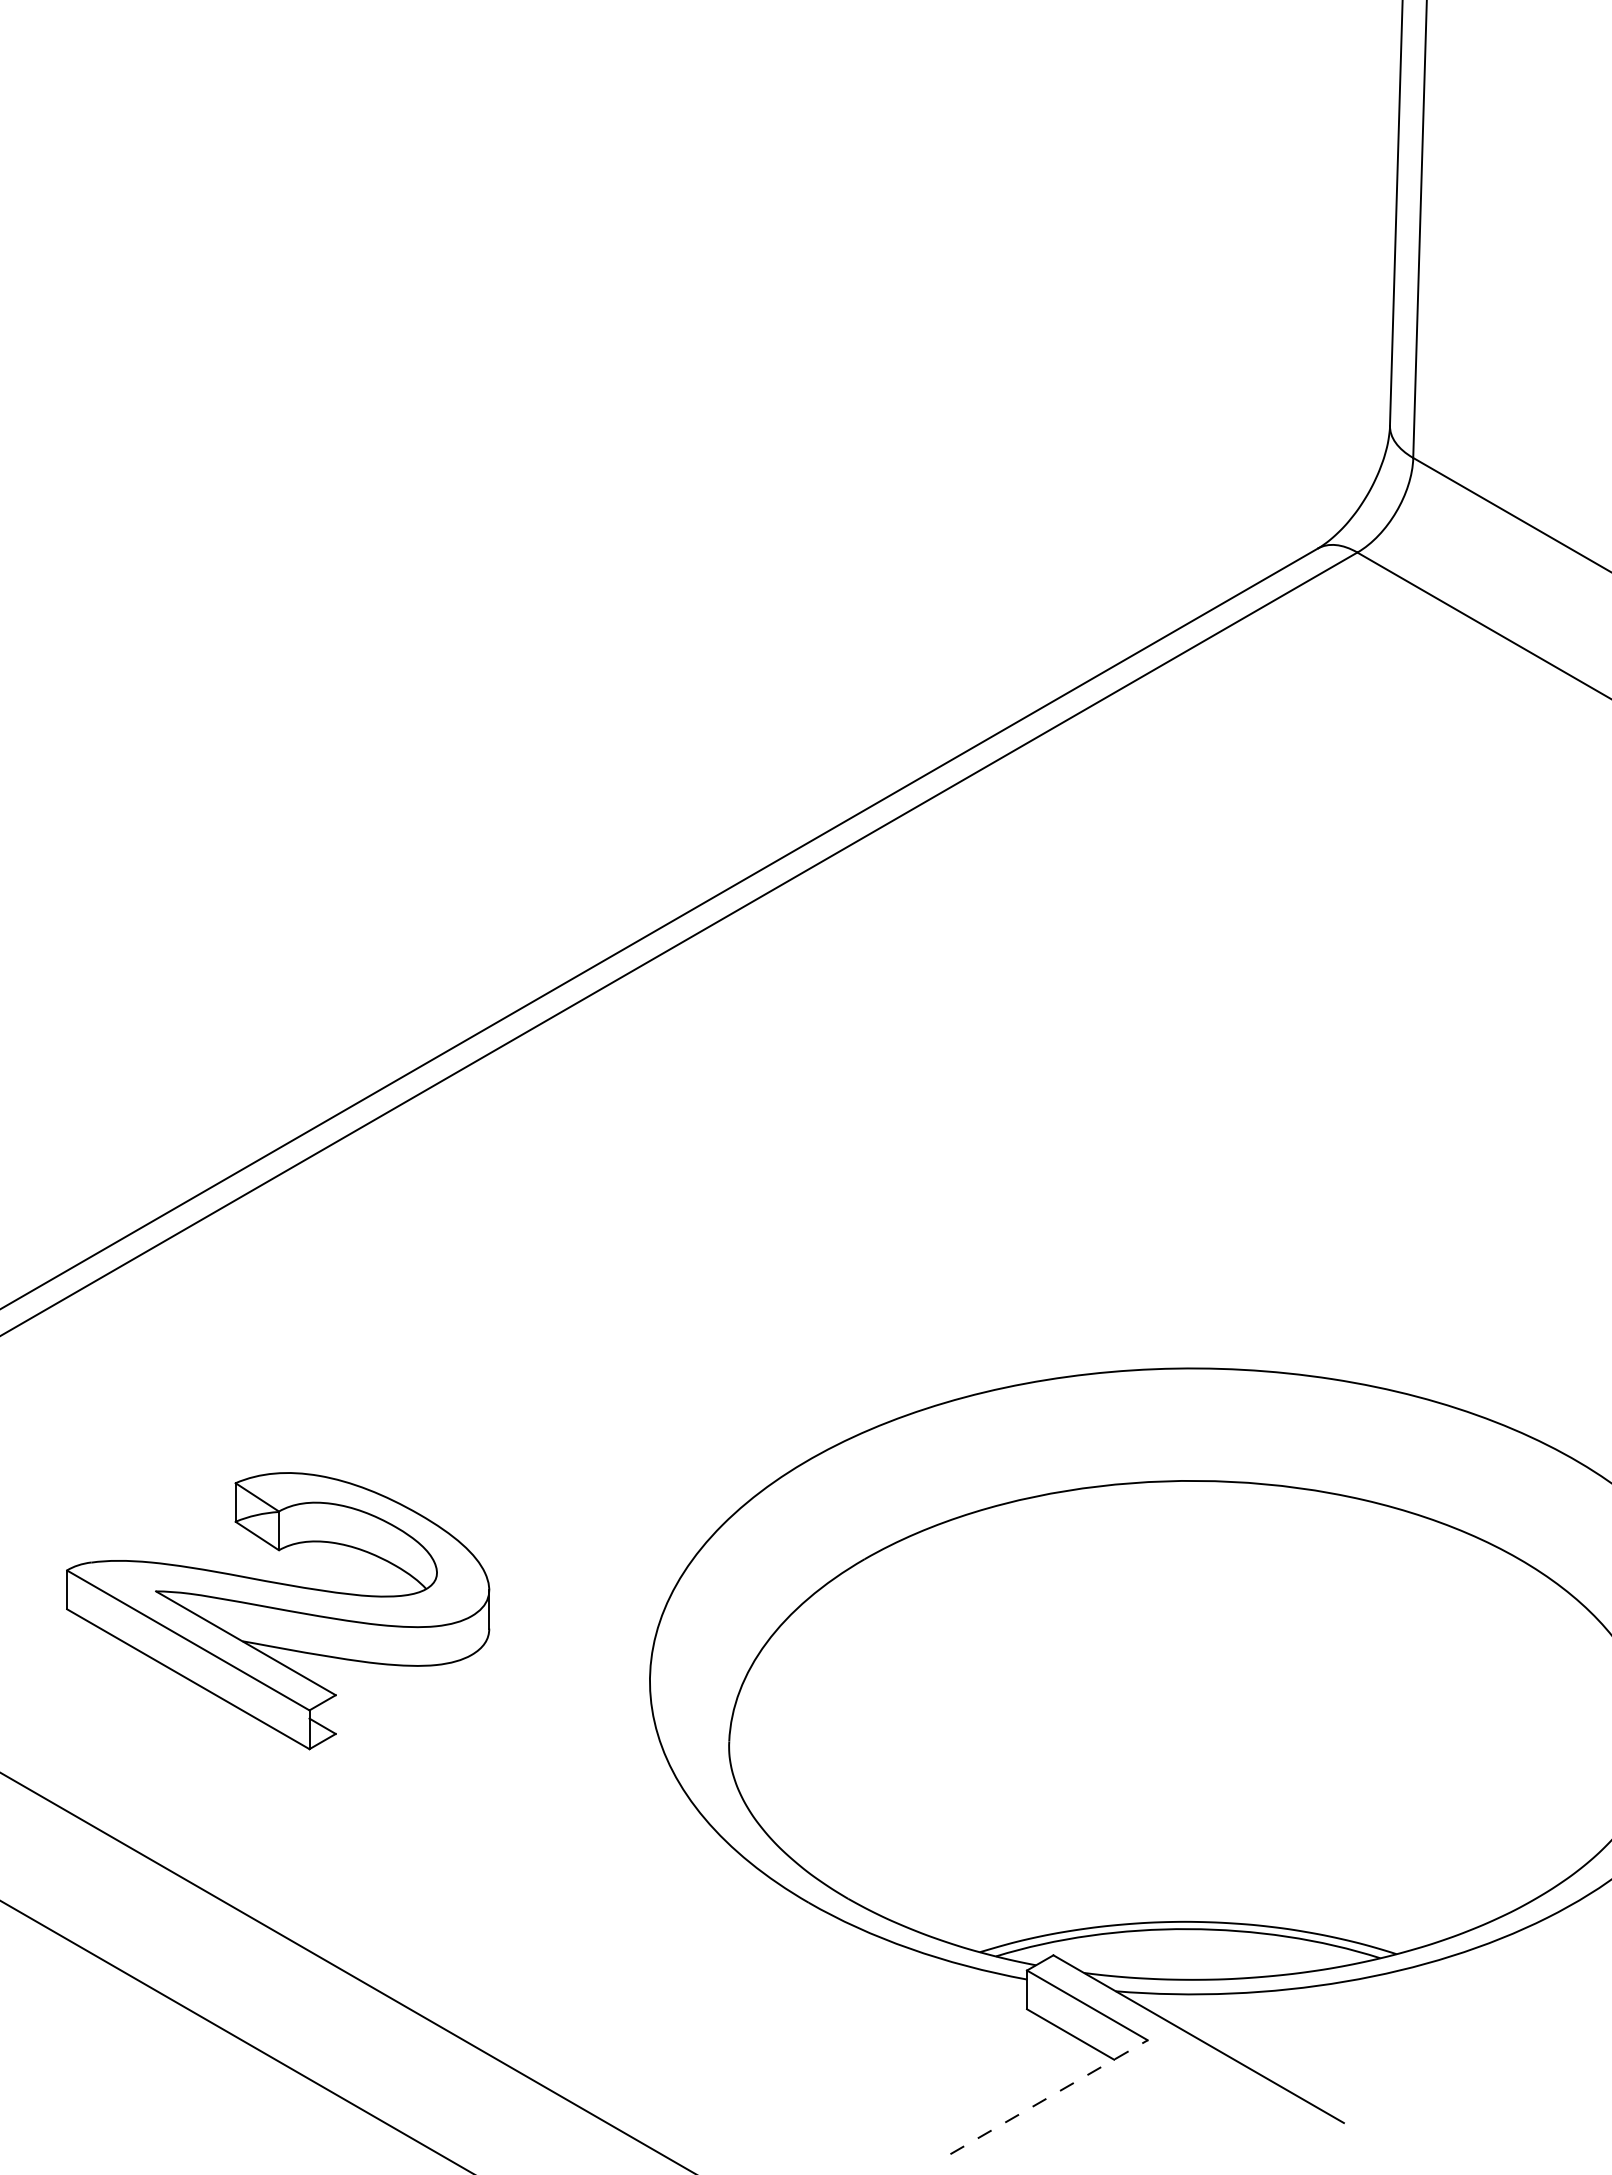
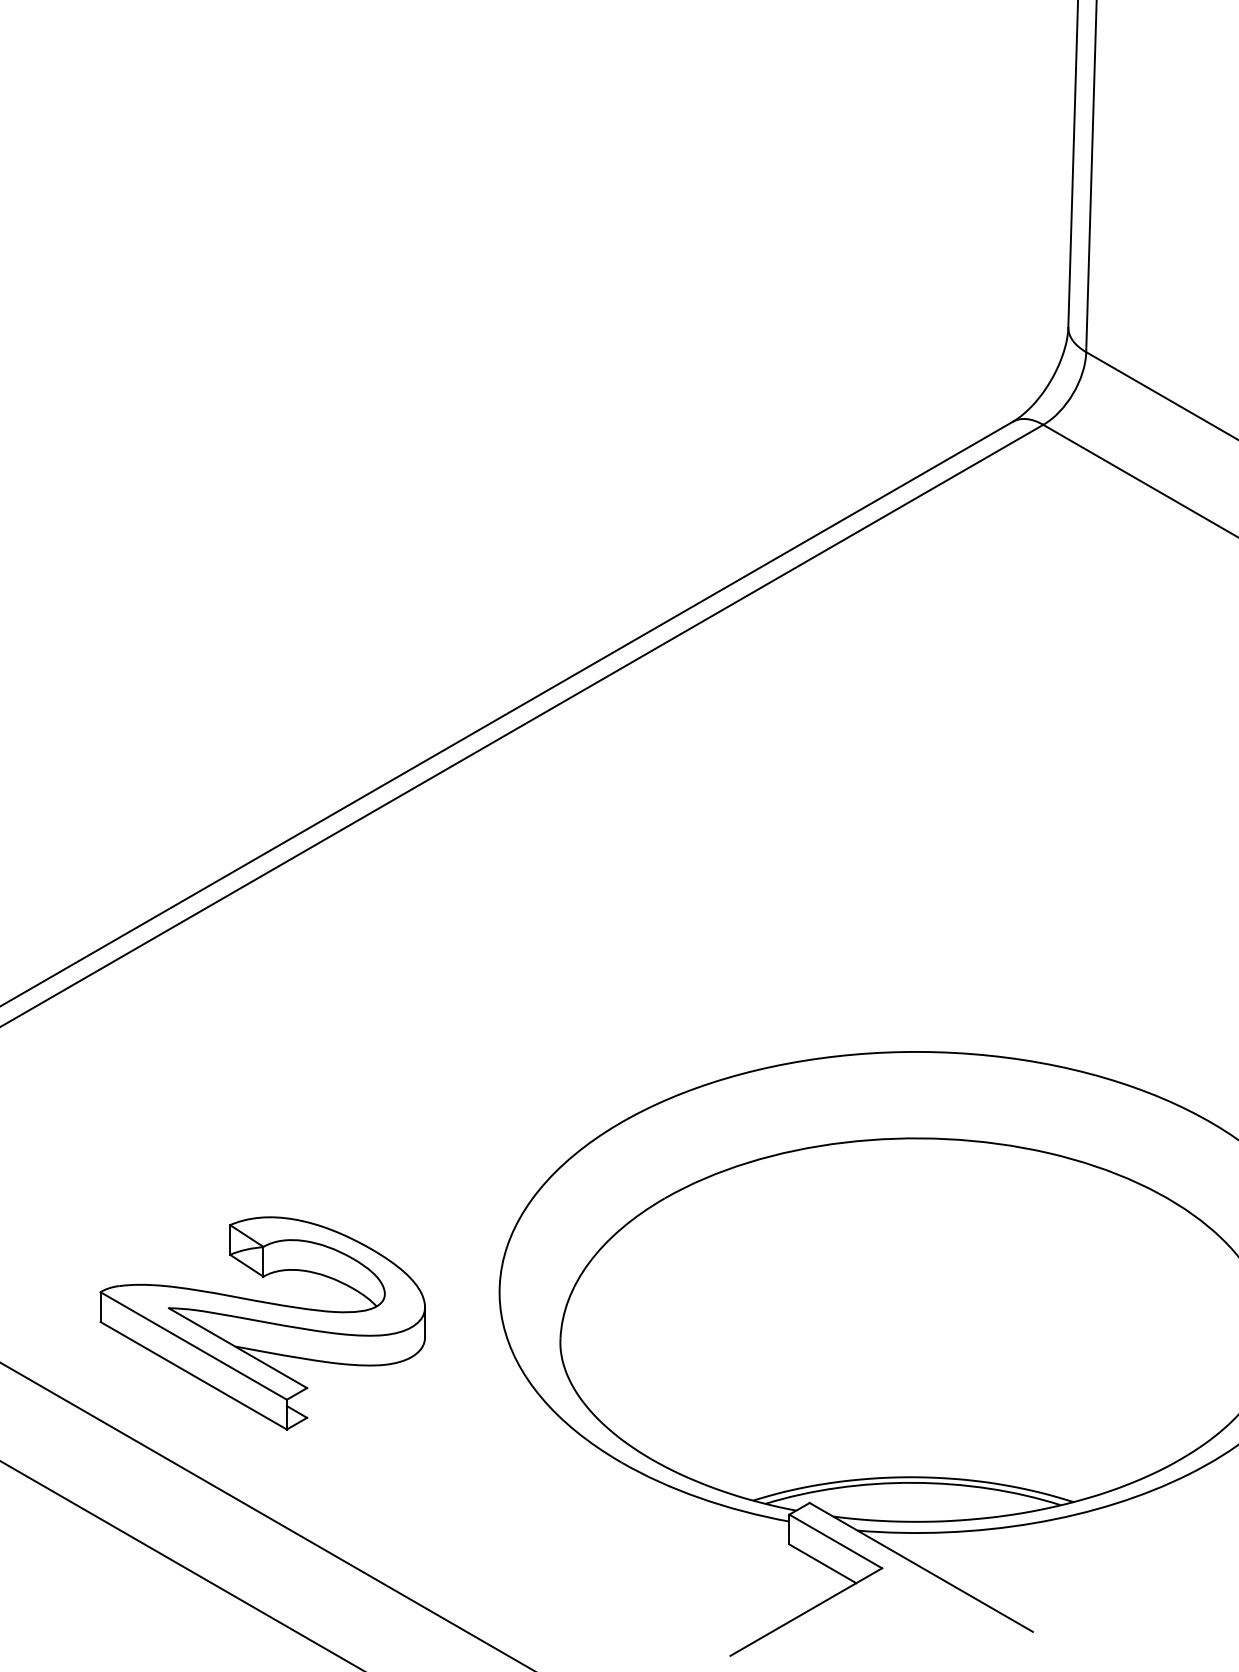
part: (277, 1611) -> (262, 1323), moved
line: (1049, 2097) -> (806, 1612), dashed -> solid

